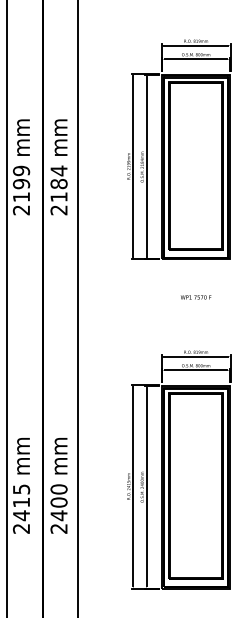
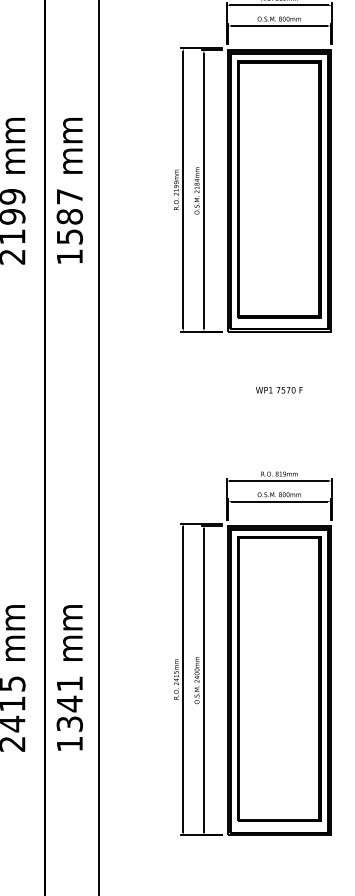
text: (58, 190) -> (68, 226), 2184 -> 1587
text: (58, 508) -> (68, 713), 2400 -> 1341

